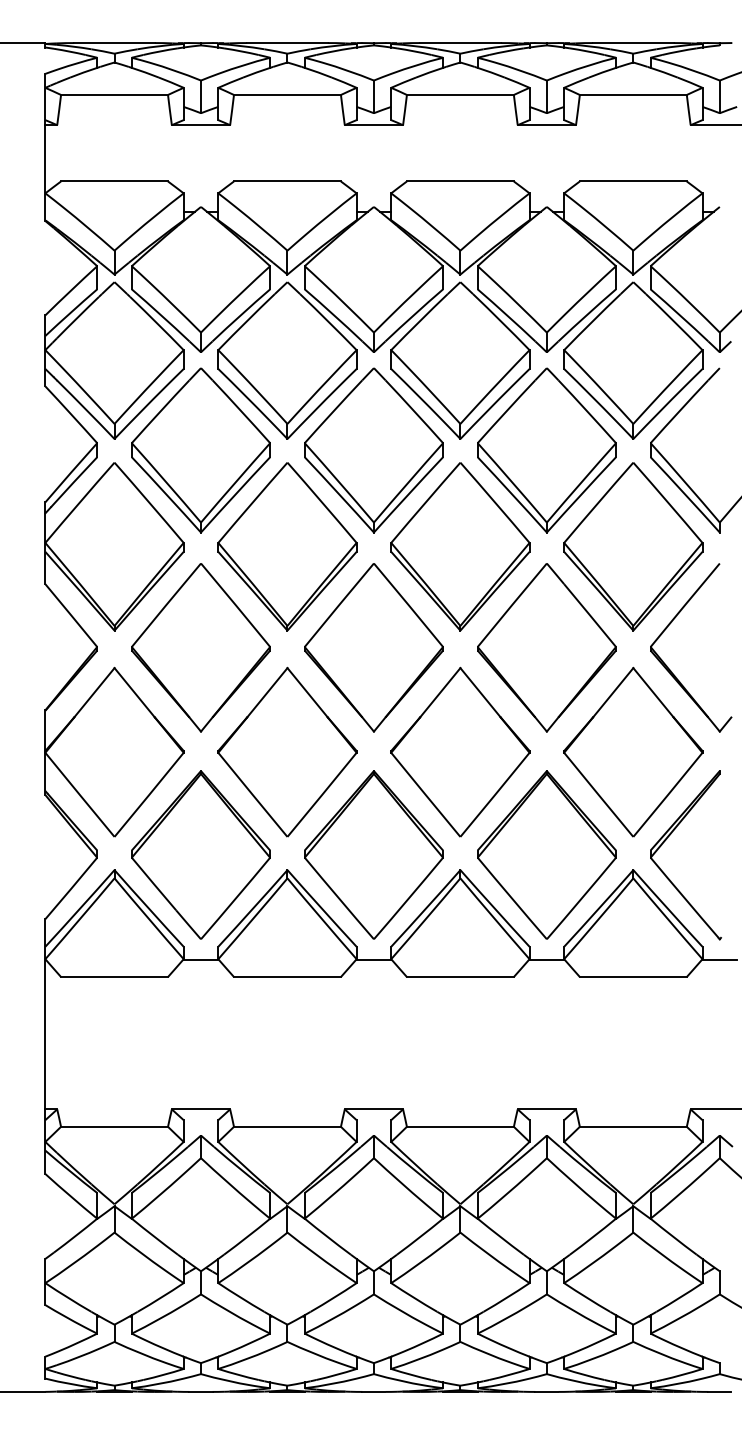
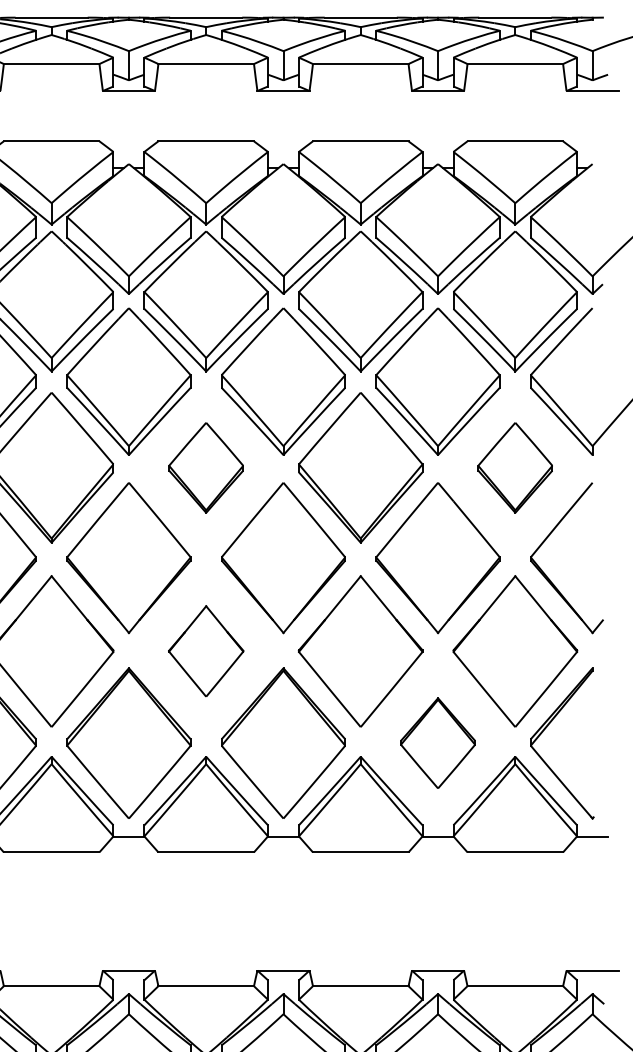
part: (287, 546) -> (206, 467), size x0.6
part: (633, 546) -> (515, 467), size x0.6
part: (287, 751) -> (206, 650), size x0.6
part: (546, 854) -> (437, 742), size x0.6

